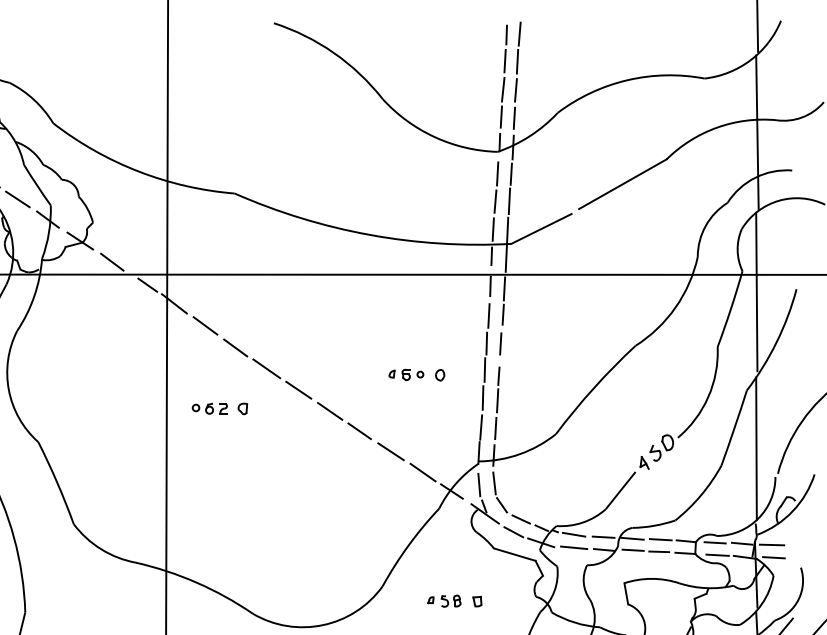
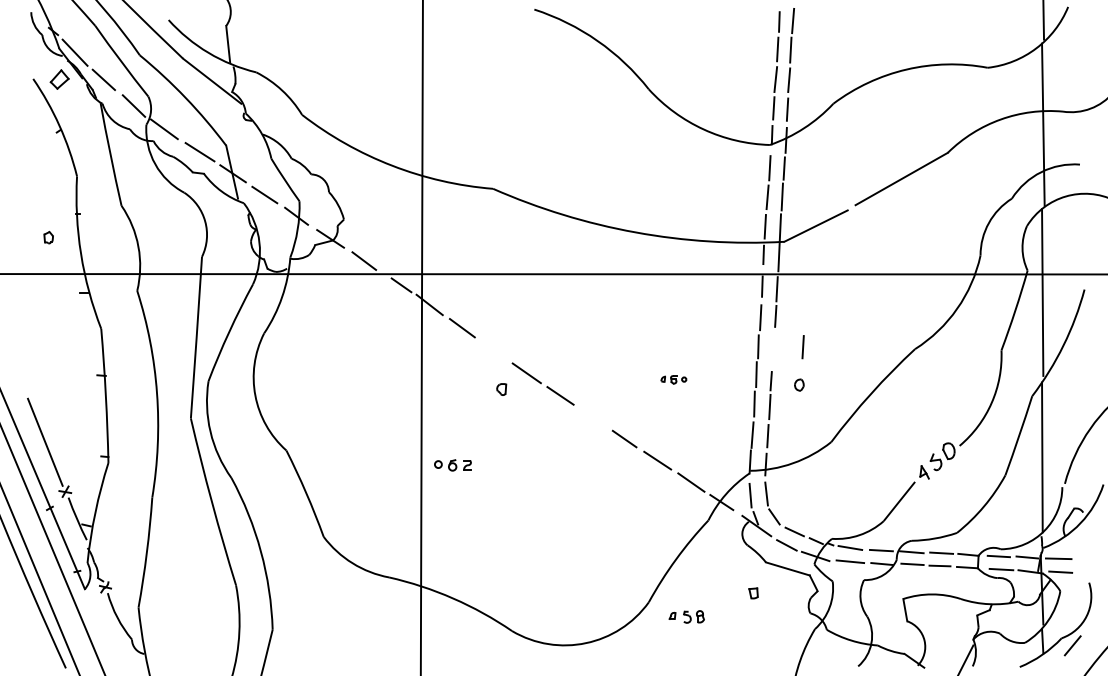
line: (500, 344) -> (802, 347), moved
line: (236, 348) -> (494, 351), removed
part: (406, 374) -> (673, 379), size x0.7
part: (440, 374) -> (799, 384), moved
part: (209, 408) -> (452, 465), moved
part: (242, 408) -> (501, 389), moved
line: (330, 410) -> (593, 417), removed
part: (444, 600) -> (686, 616), moved
part: (477, 601) -> (753, 593), moved

